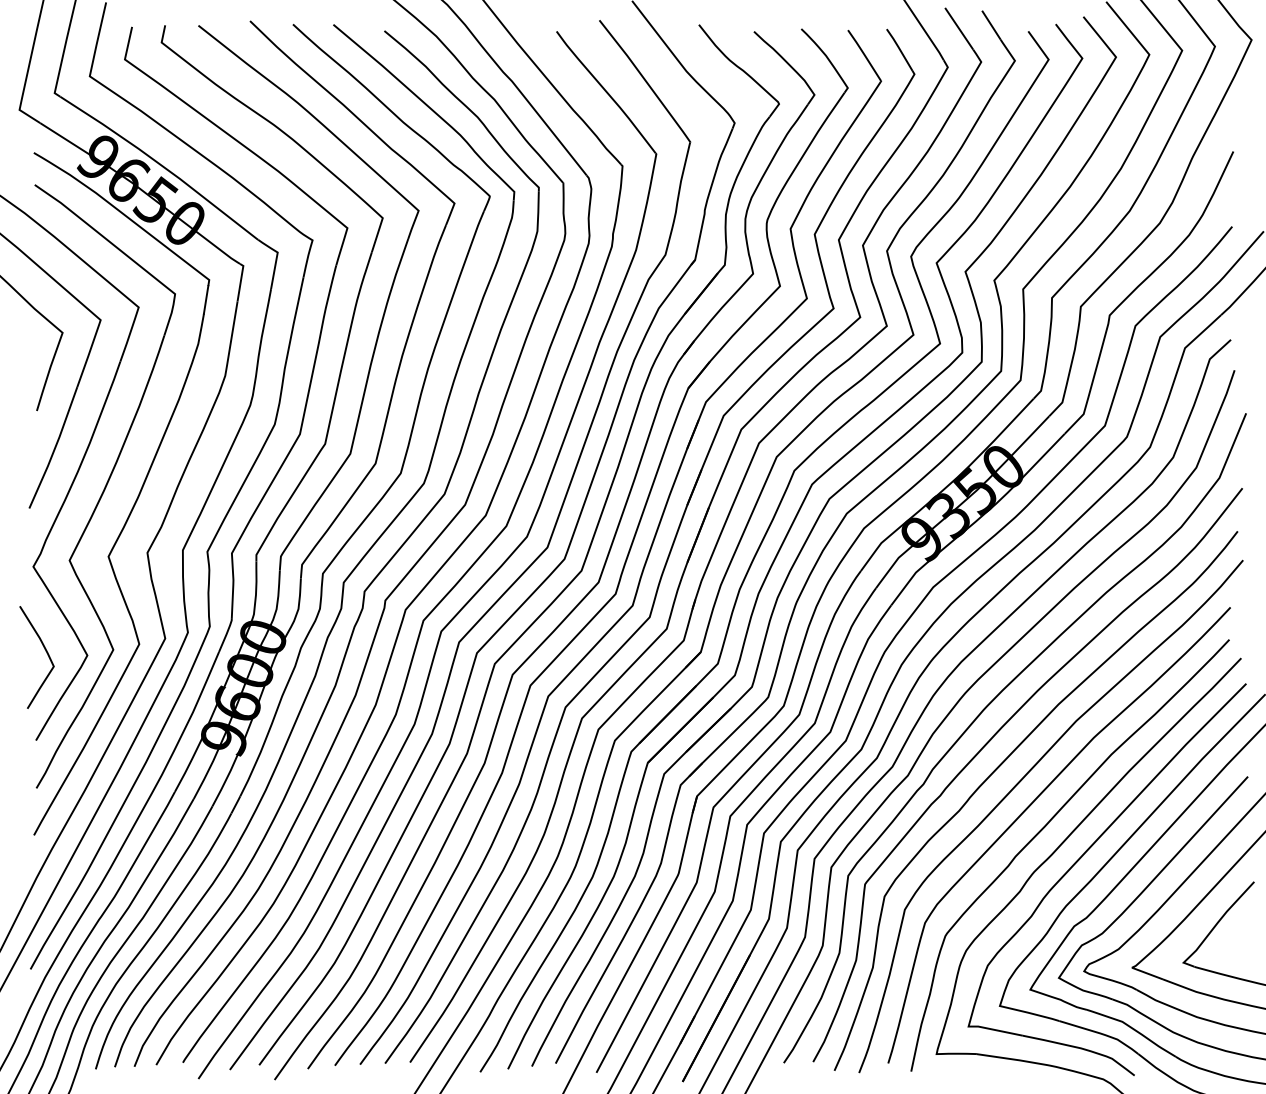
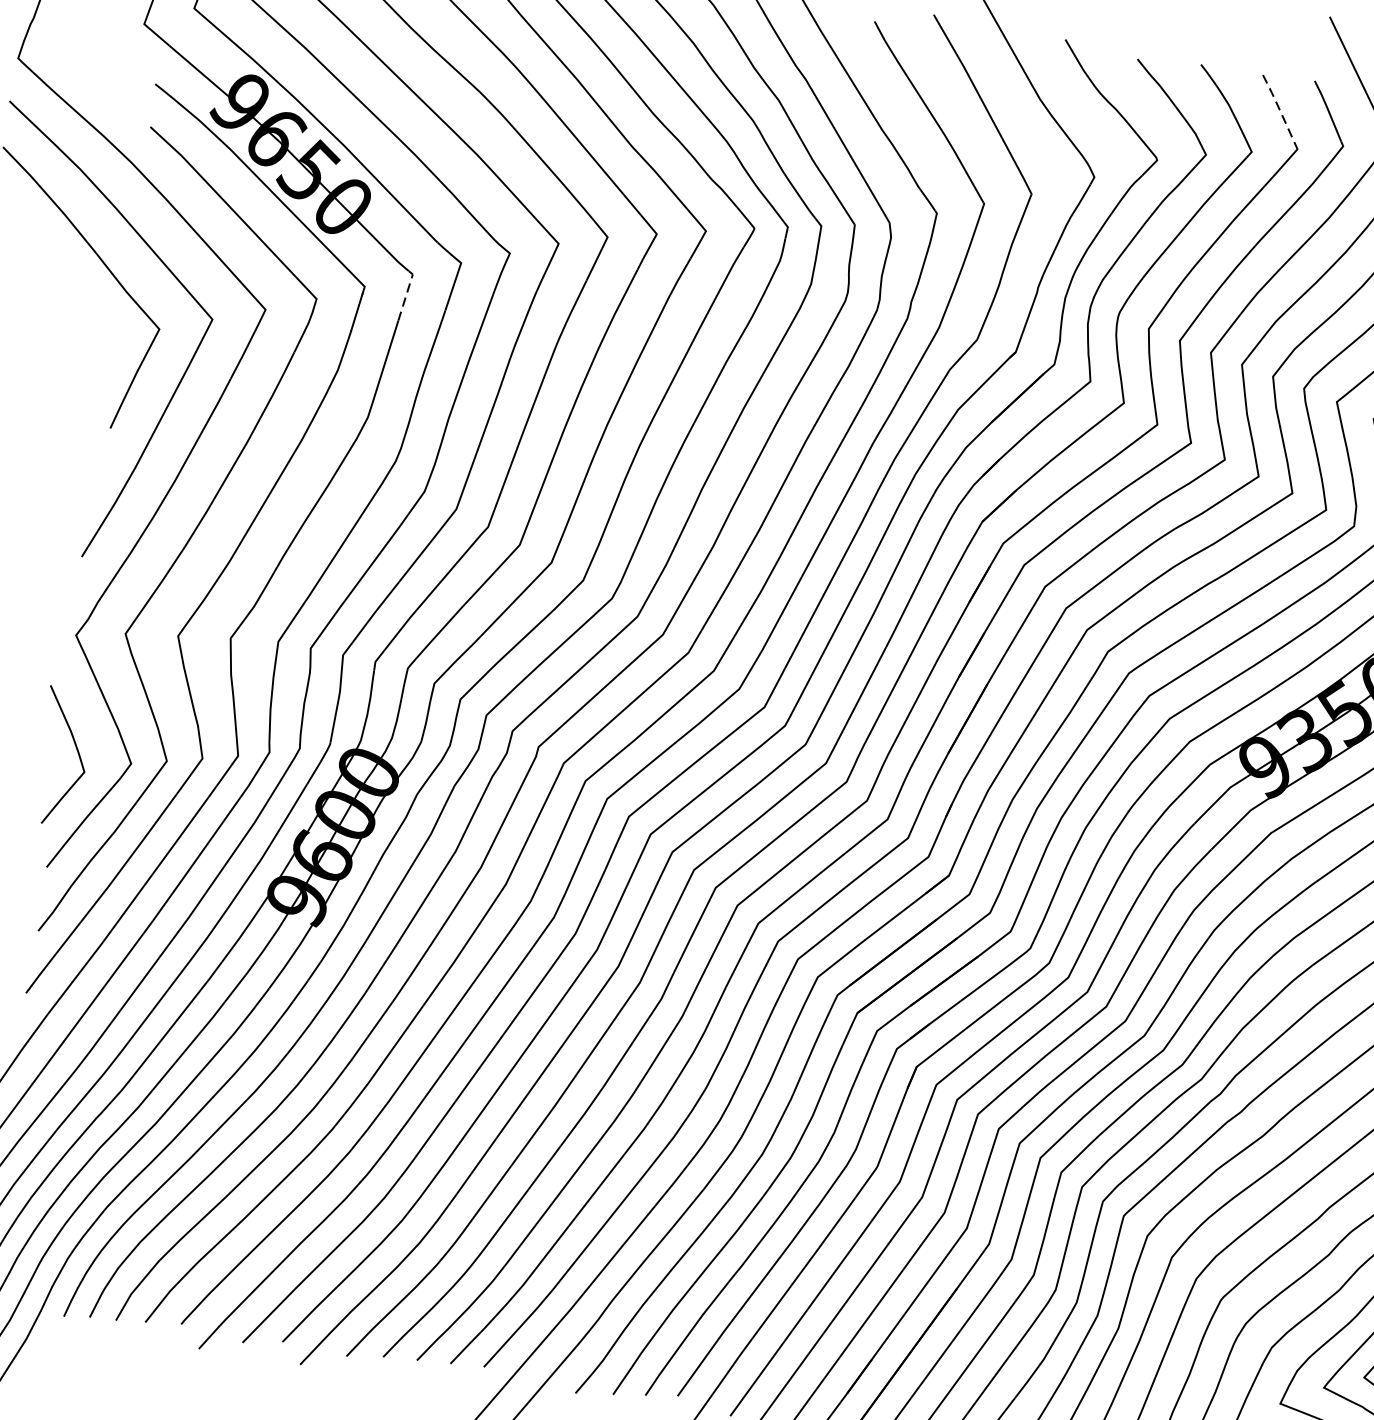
line: (864, 54) -> (1280, 110), solid -> dashed
line: (240, 281) -> (406, 294), solid -> dashed

